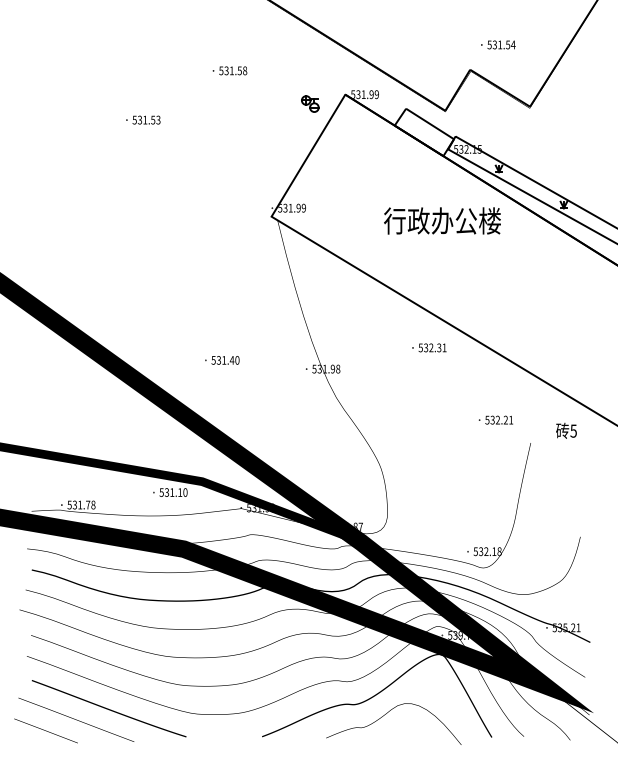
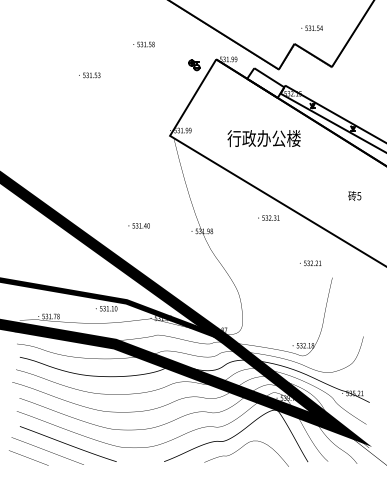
text: (441, 220) -> (263, 138), moved
text: (566, 429) -> (354, 195), moved

